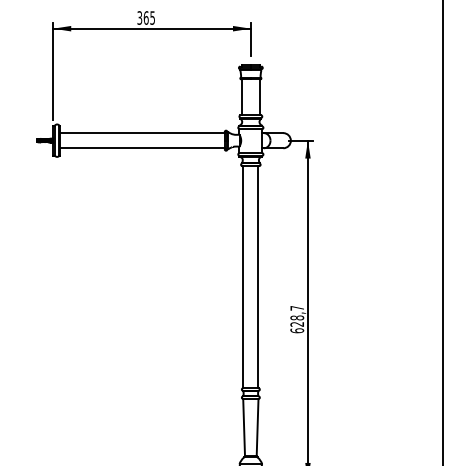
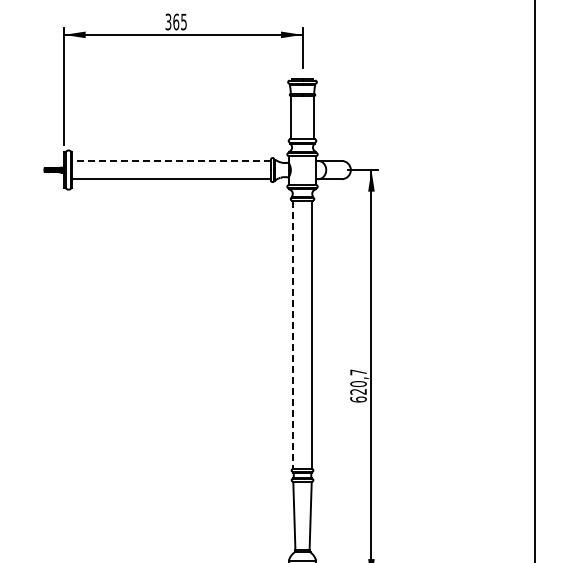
line: (142, 132) -> (171, 160), solid -> dashed
line: (243, 277) -> (293, 335), solid -> dashed
text: (297, 318) -> (358, 384), 628,7 -> 620,7

